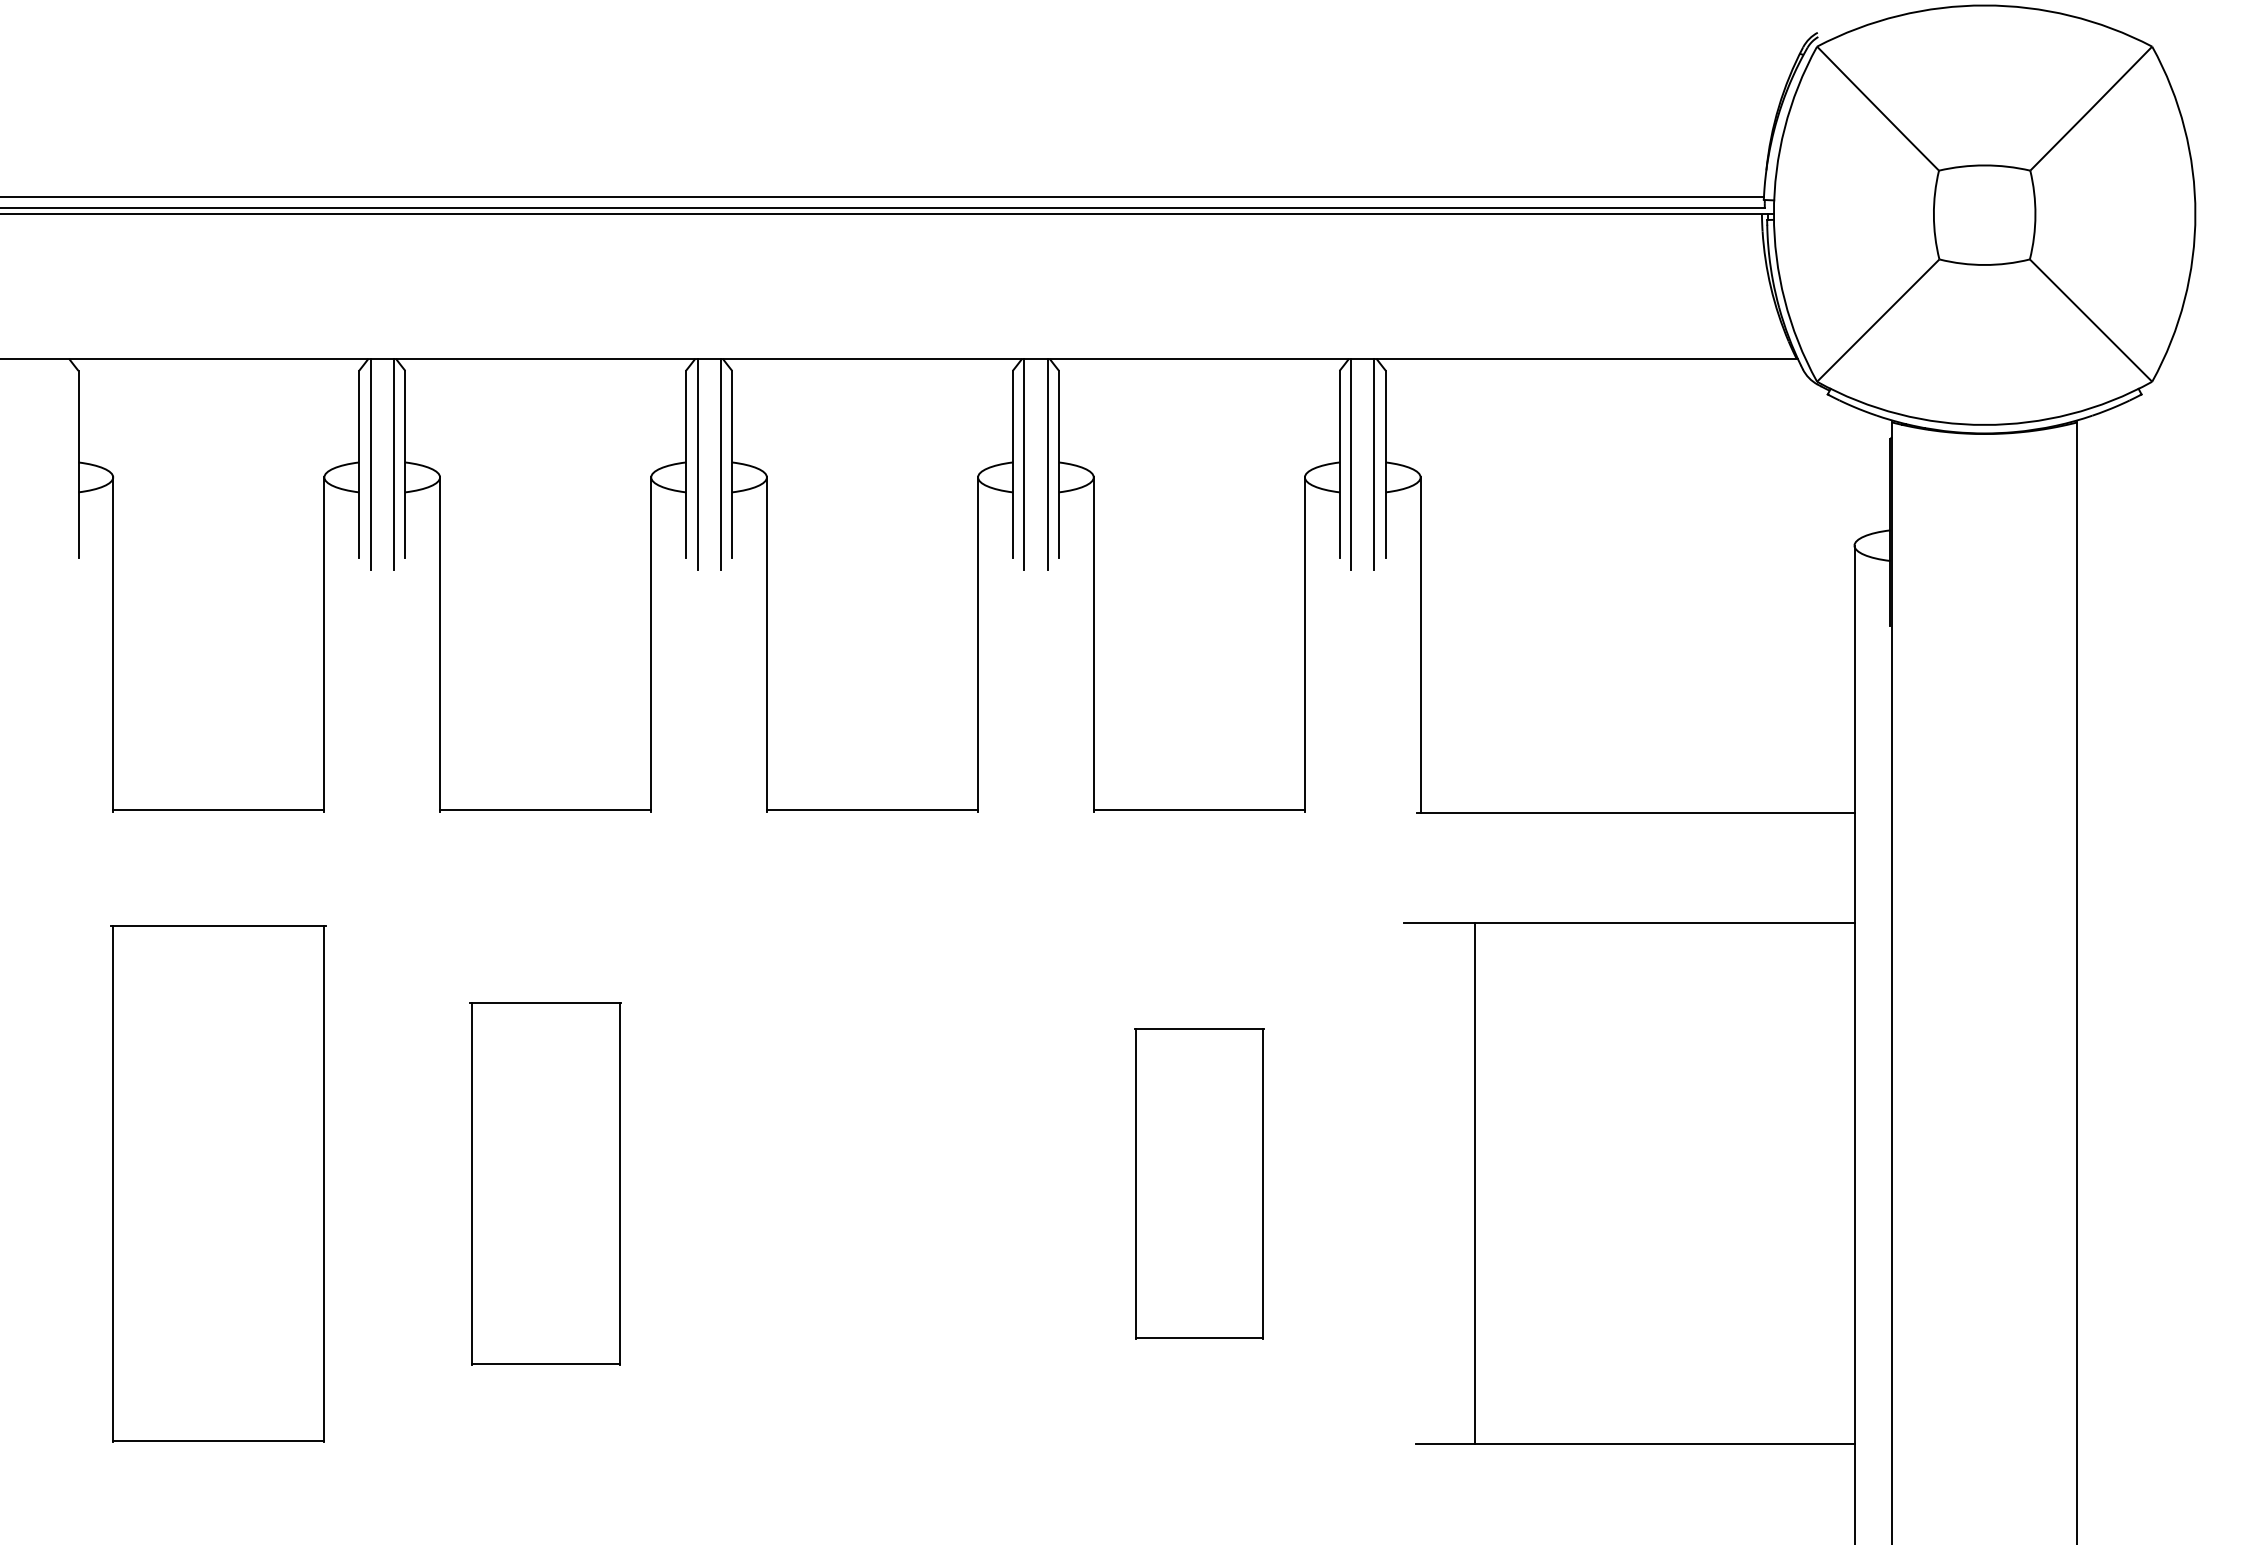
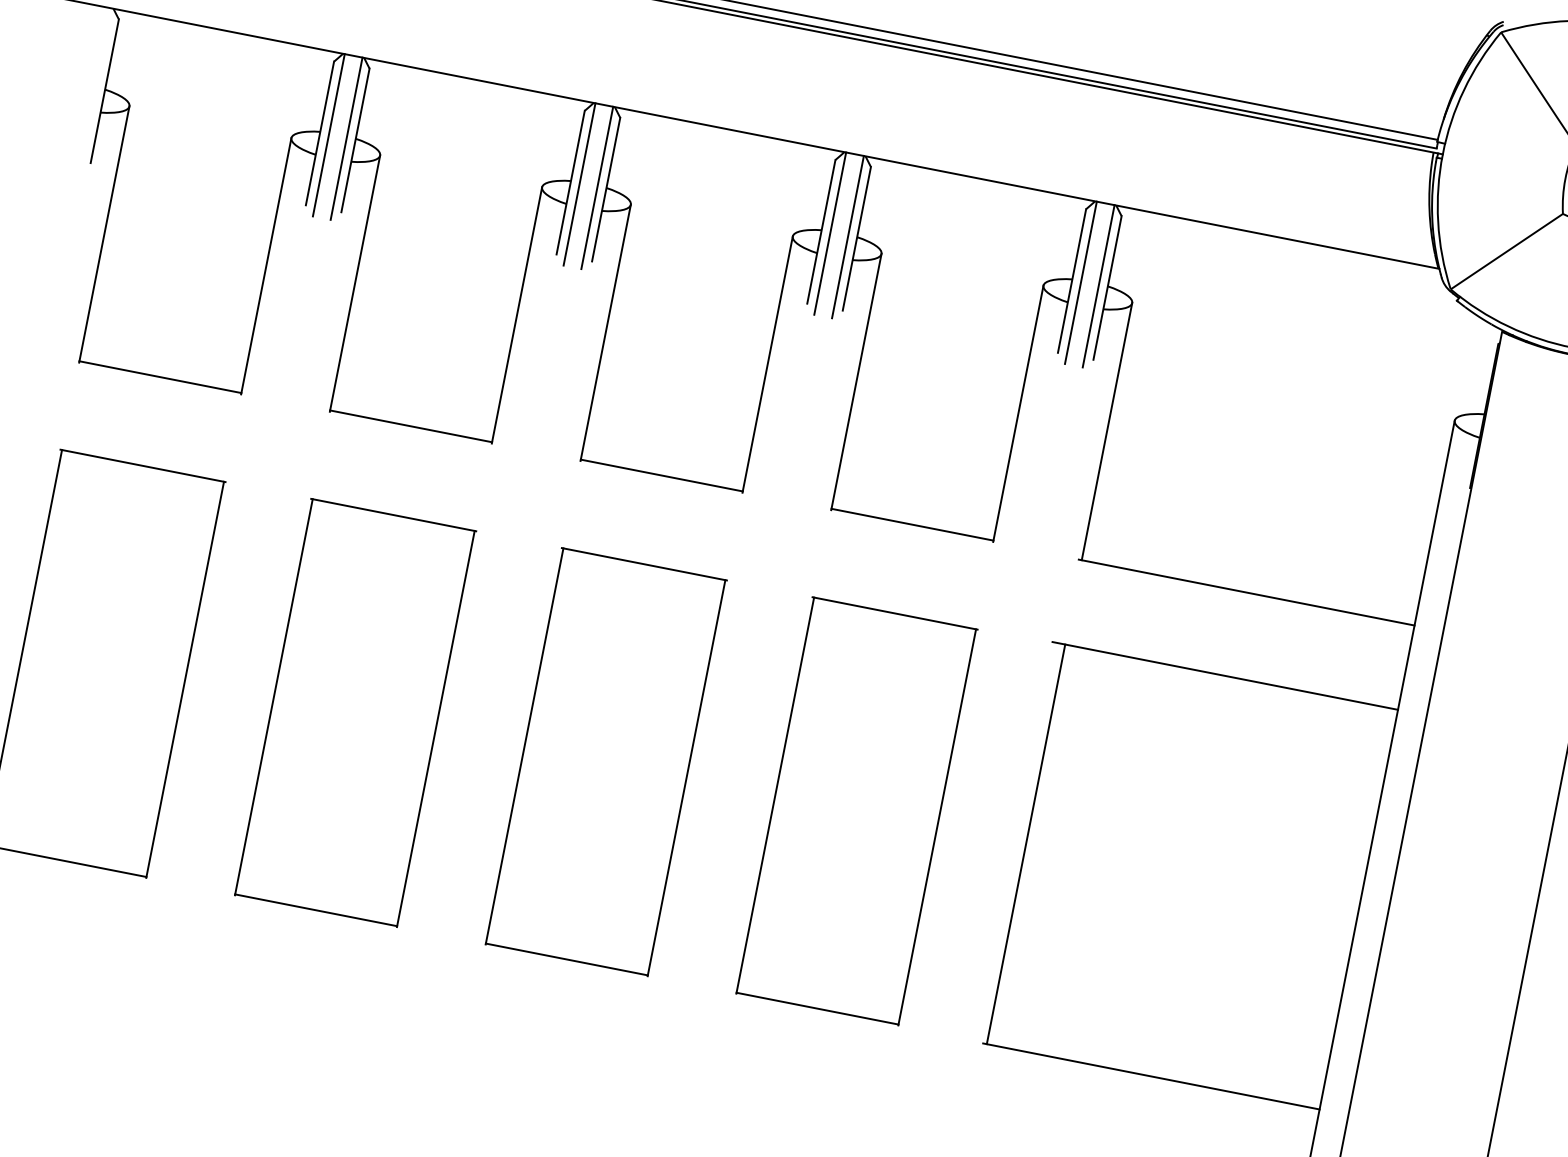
line: (1474, 1182) -> (1026, 843), moved
part: (545, 1183) -> (354, 712), size x1.43
part: (872, 1183) -> (605, 762), added
part: (1199, 1183) -> (856, 811), size x1.67

